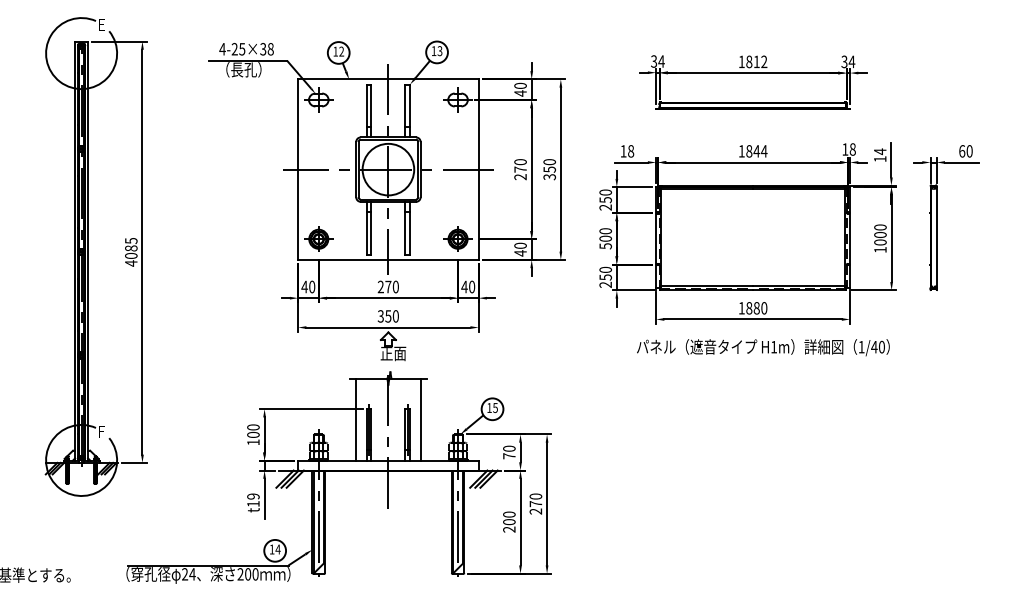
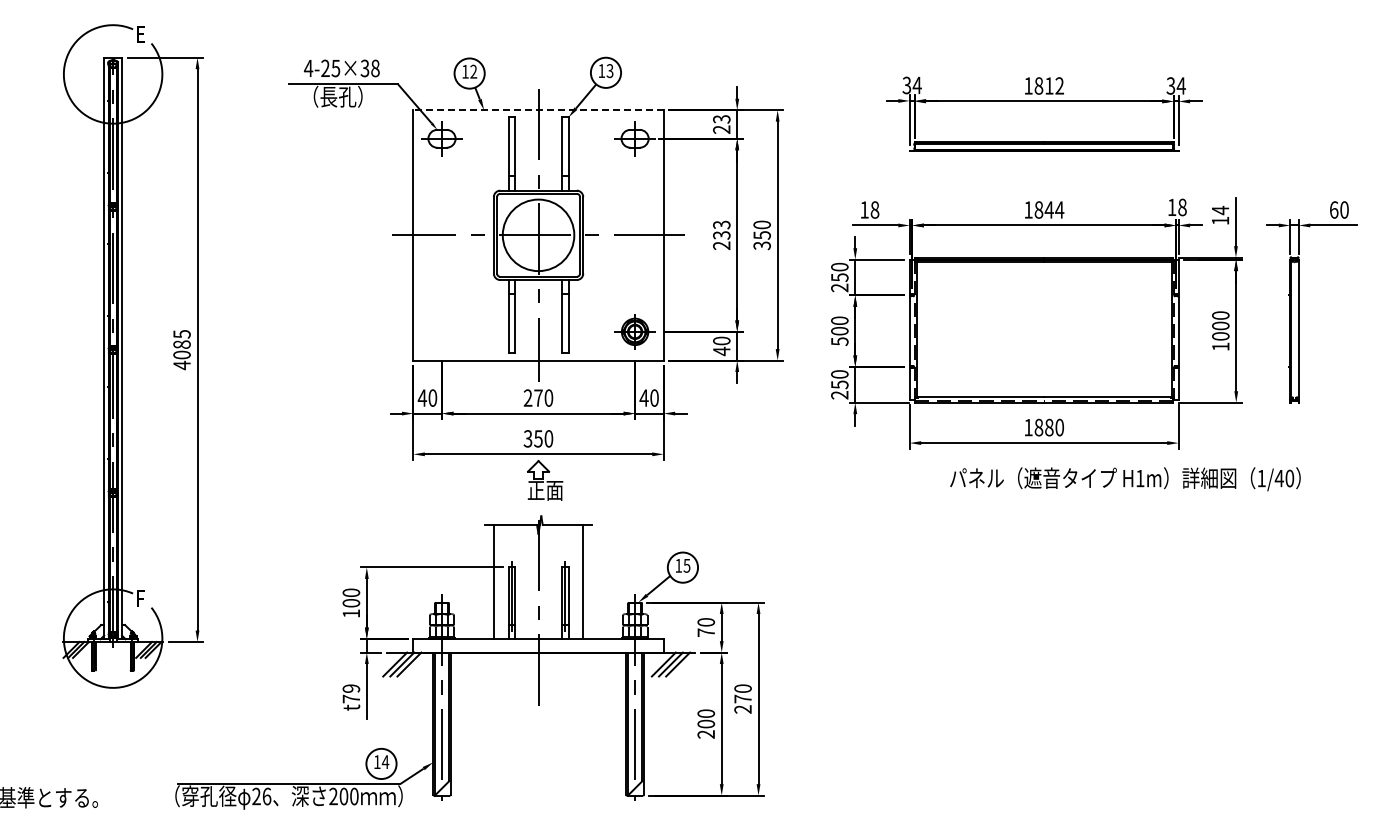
line: (388, 79) -> (538, 110), solid -> dashed
text: (520, 89) -> (721, 124), 40 -> 23
text: (520, 165) -> (721, 229), 270 -> 233
part: (318, 238) -> (441, 331), removed
text: (763, 347) -> (1125, 479), moved
text: (252, 503) -> (350, 698), t19 -> t79
text: (192, 574) -> (266, 796), 24 -> 26

